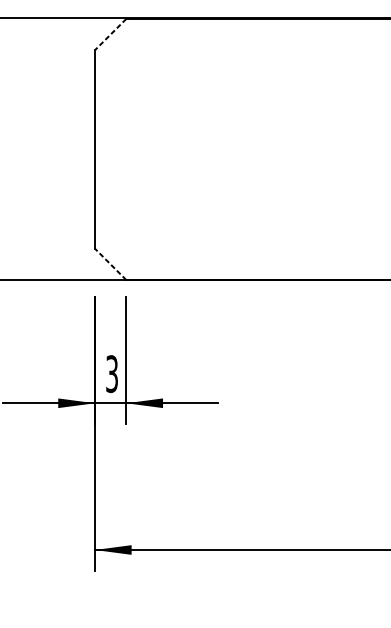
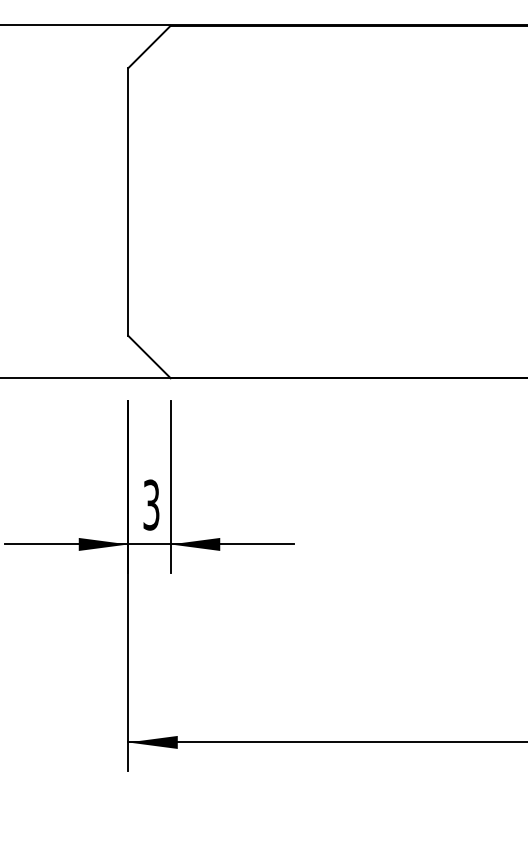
line: (110, 34) -> (149, 47), dashed -> solid
line: (110, 263) -> (149, 356), dashed -> solid

